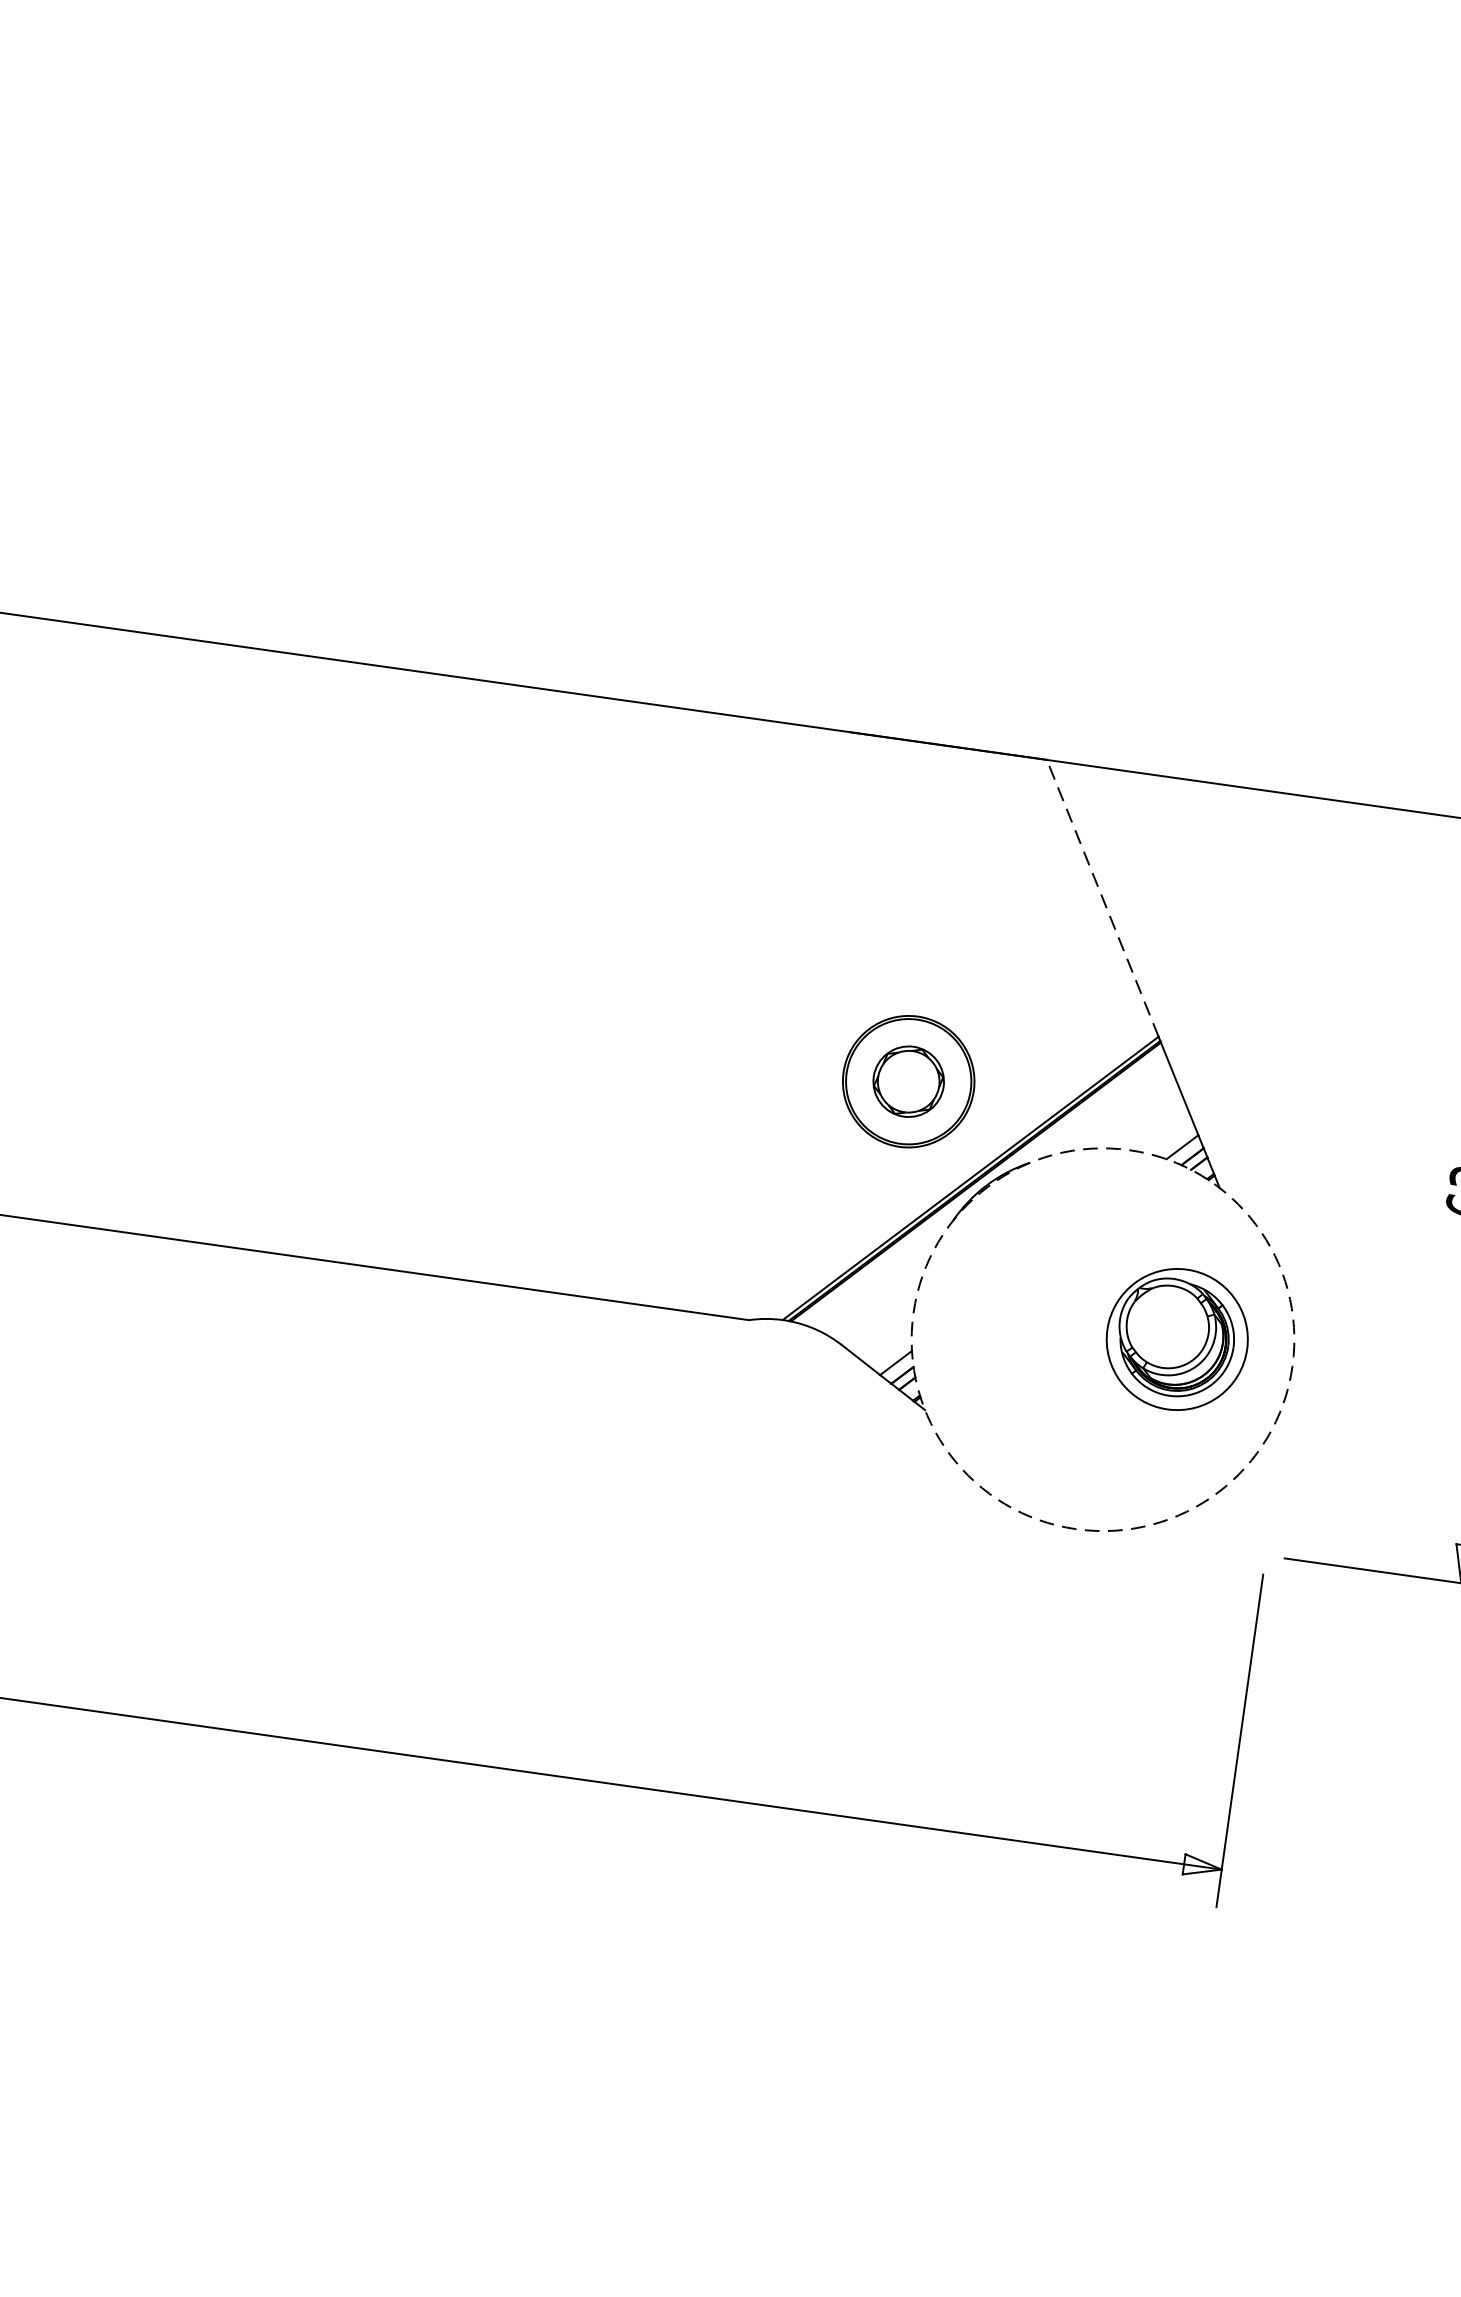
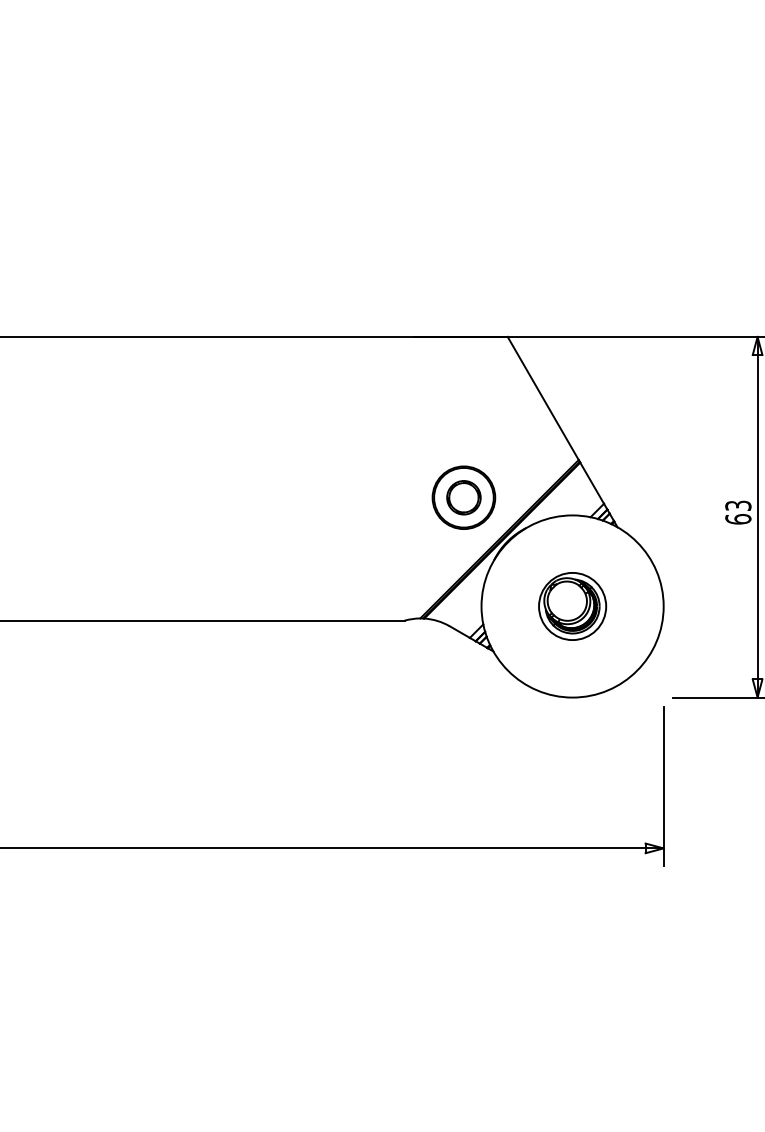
line: (1101, 898) -> (542, 398), dashed -> solid
circle: (1102, 1339) -> (572, 606), dashed -> solid
part: (1177, 1339) -> (572, 606), moved

